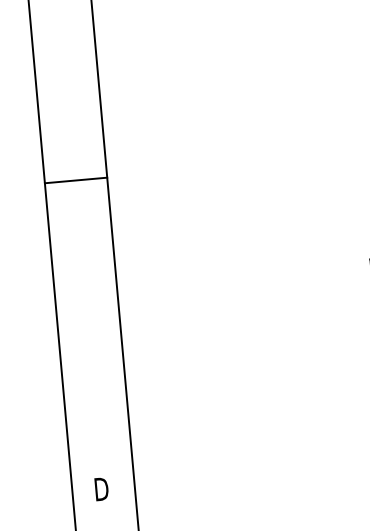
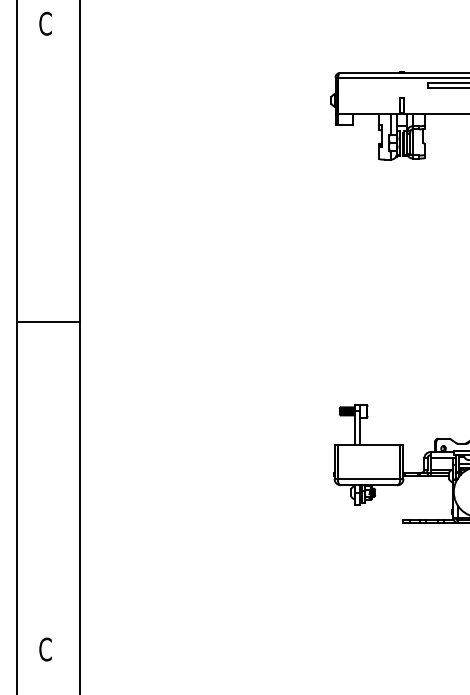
line: (76, 180) -> (48, 321), moved
text: (101, 489) -> (46, 649), D -> C

